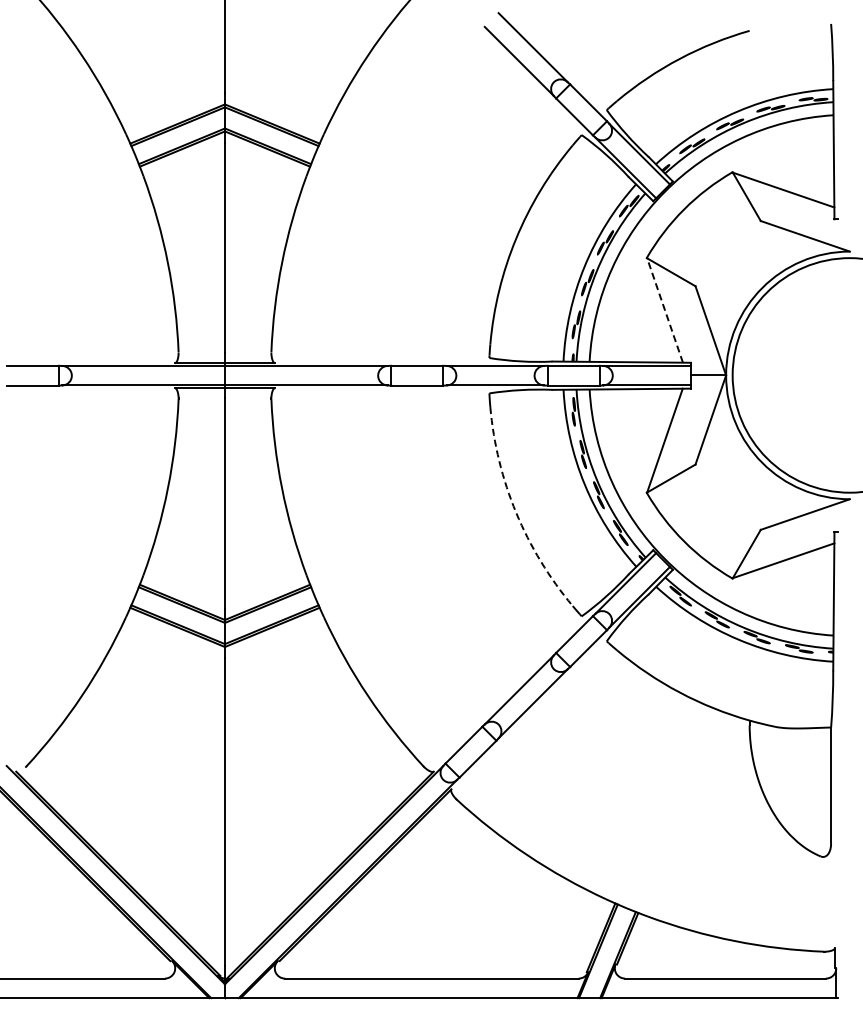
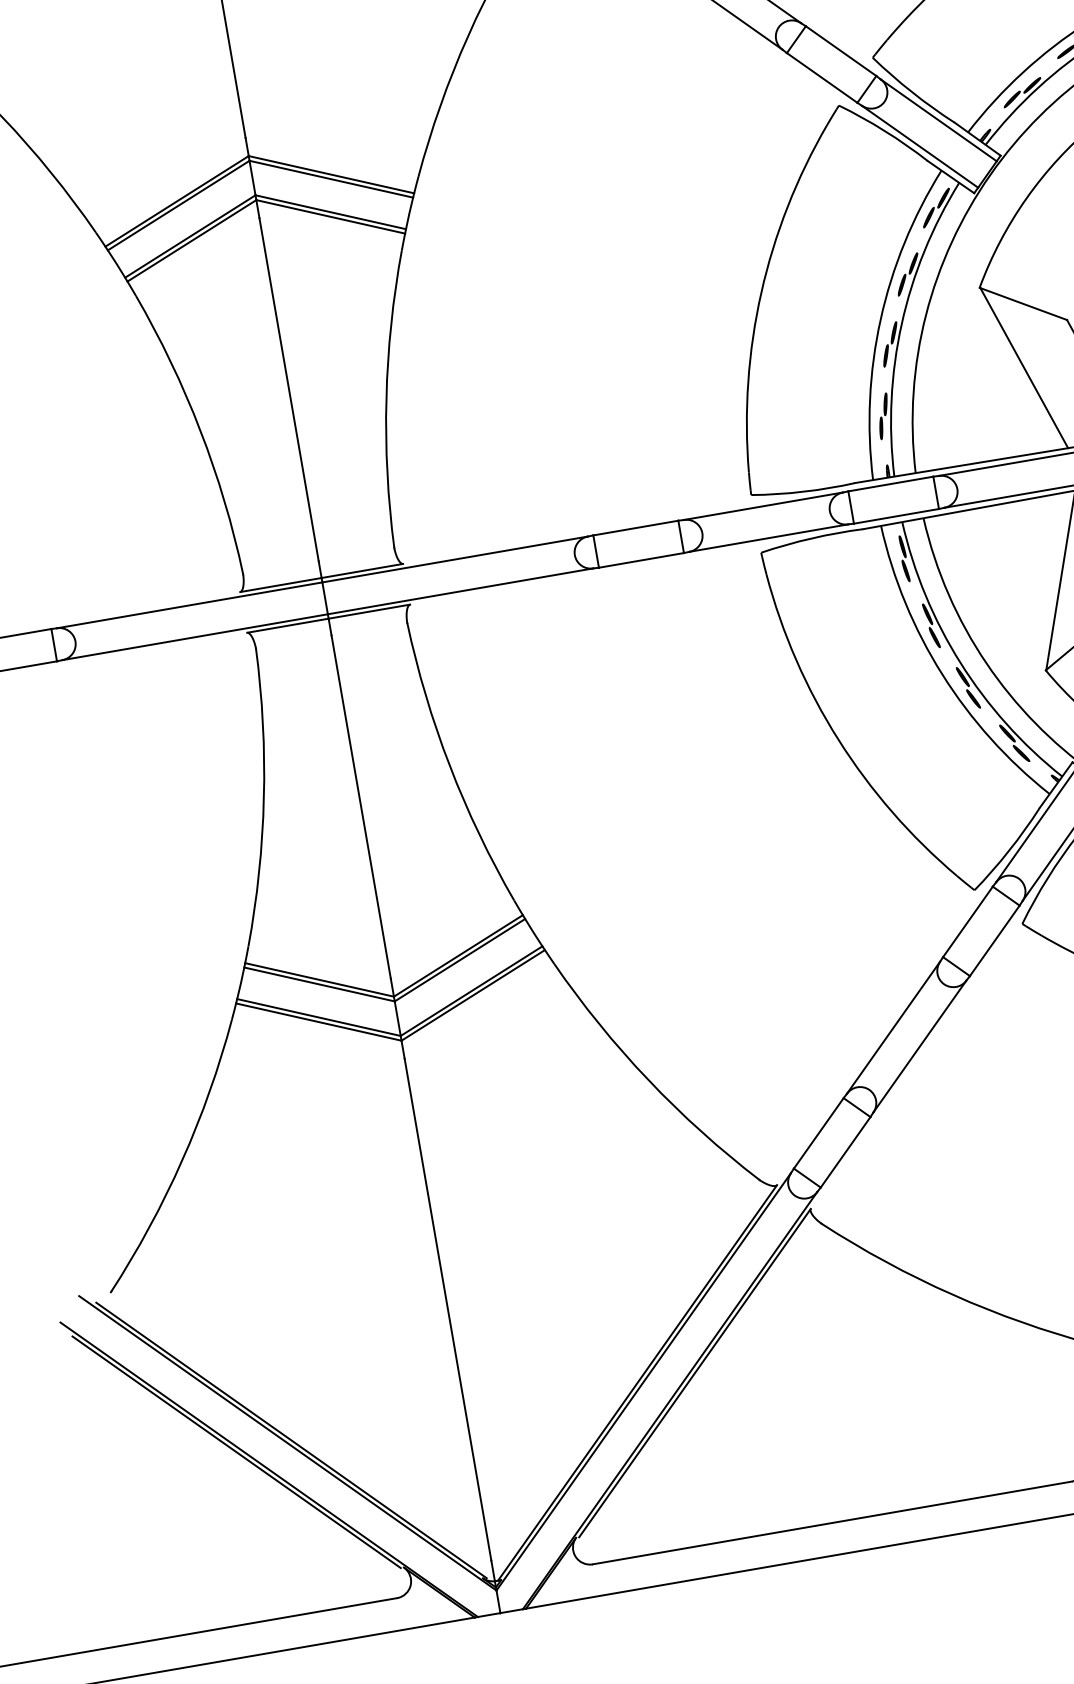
line: (664, 310) -> (1023, 368), dashed -> solid
arc: (516, 512) -> (838, 739), dashed -> solid

